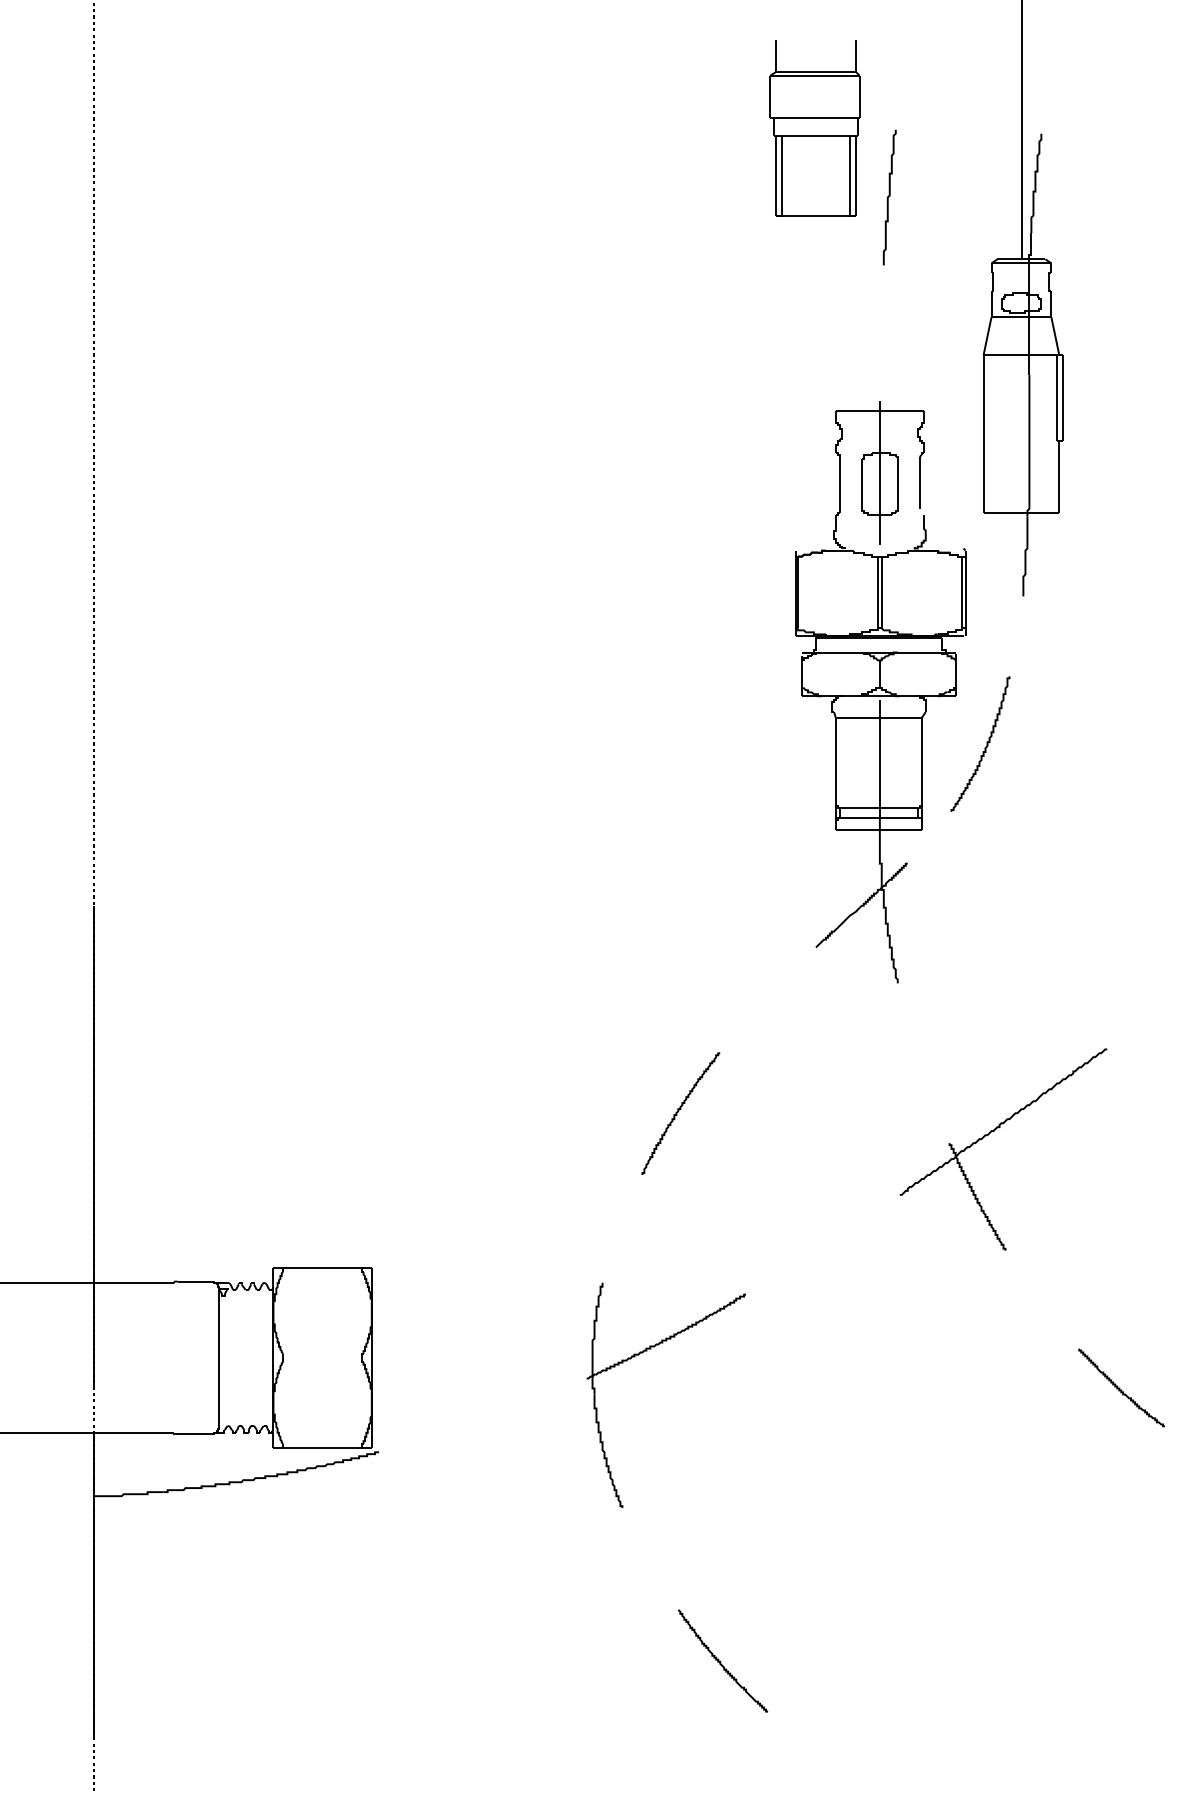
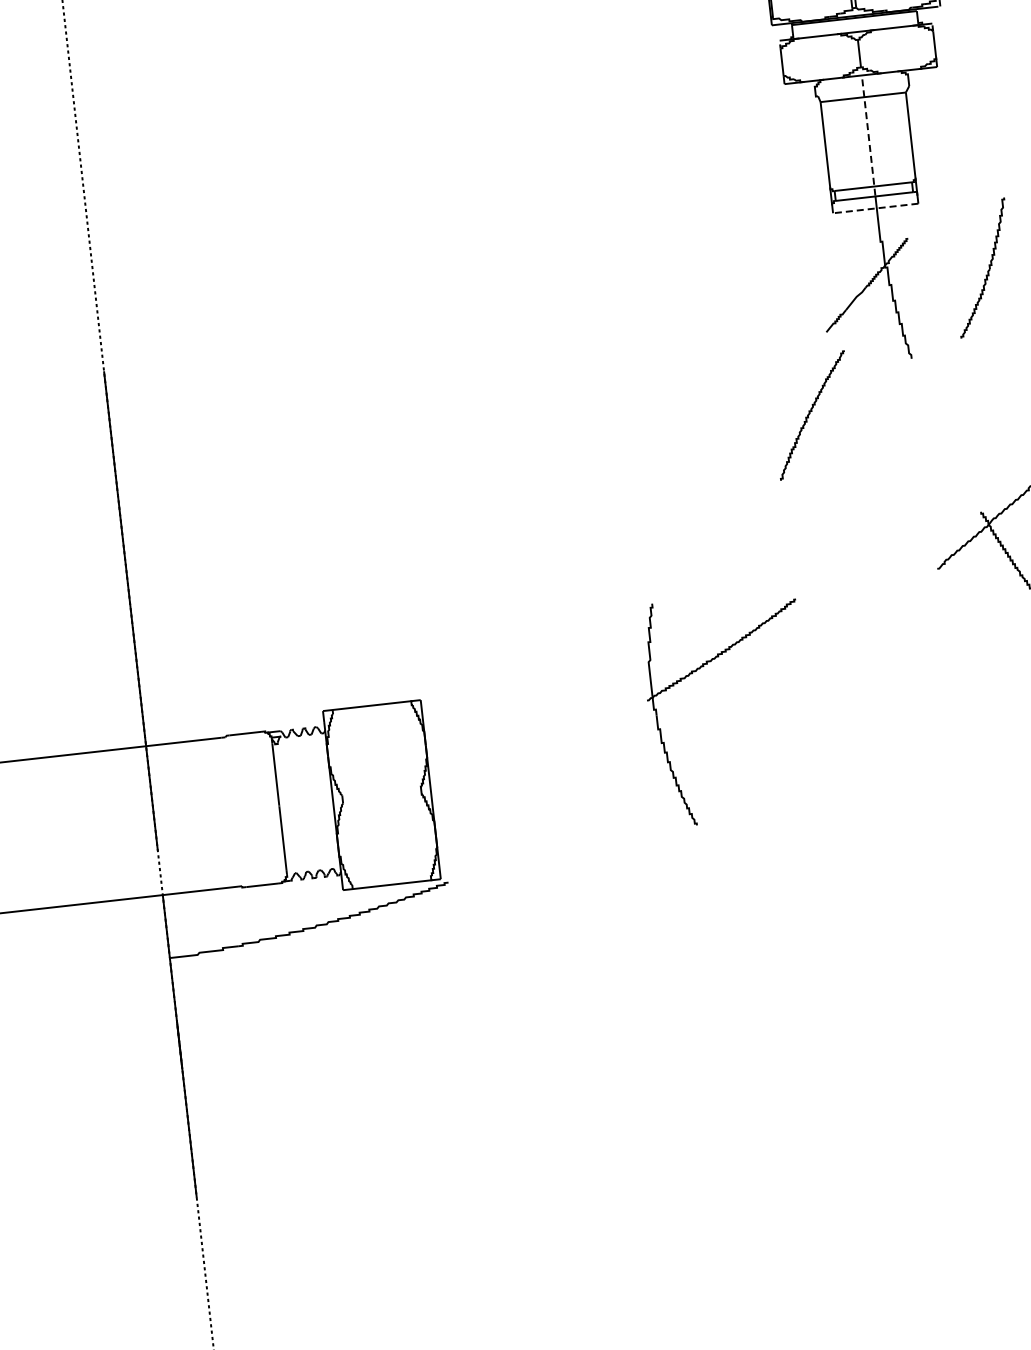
part: (980, 743) -> (982, 267), moved
line: (879, 759) -> (868, 138), solid -> dashed
line: (878, 829) -> (875, 208), solid -> dashed
curve: (679, 1111) -> (810, 413), moved
part: (647, 1351) -> (704, 666), moved
curve: (721, 1661) -> (812, 1052), removed

